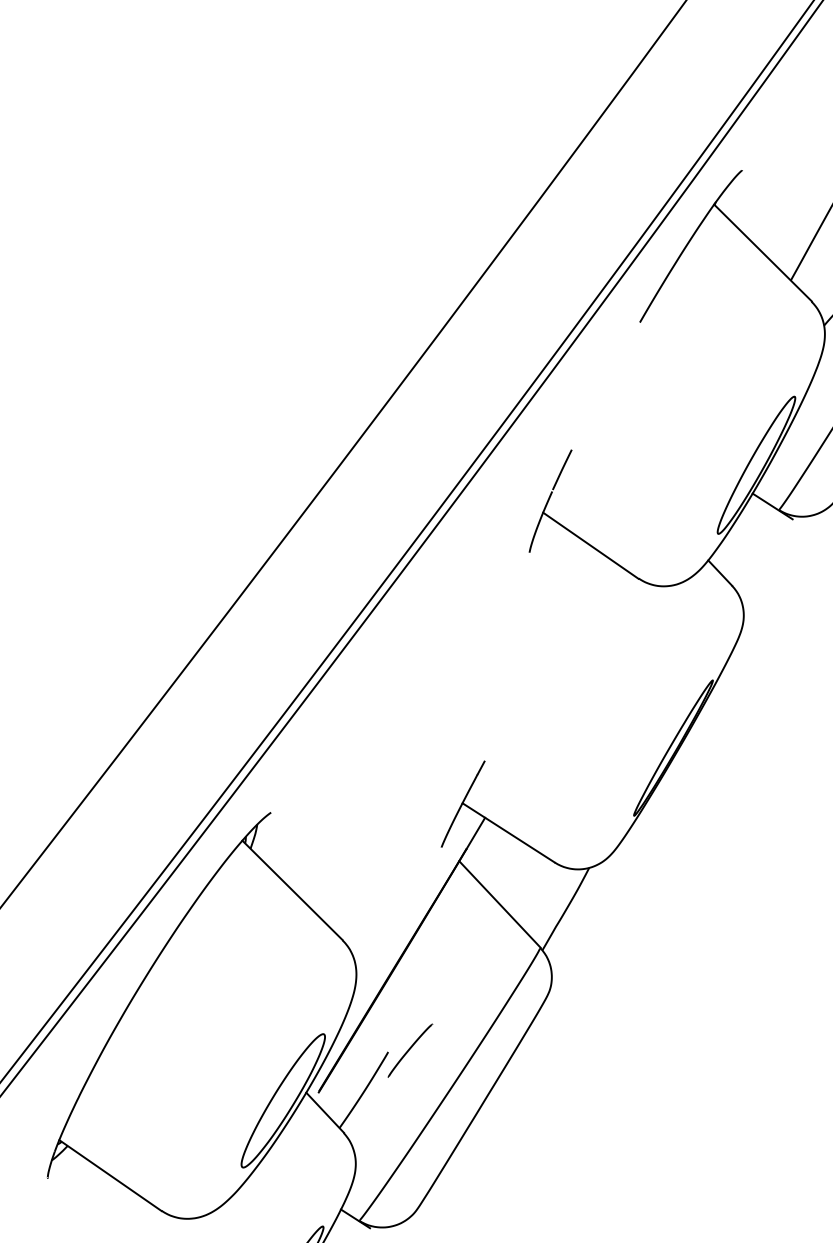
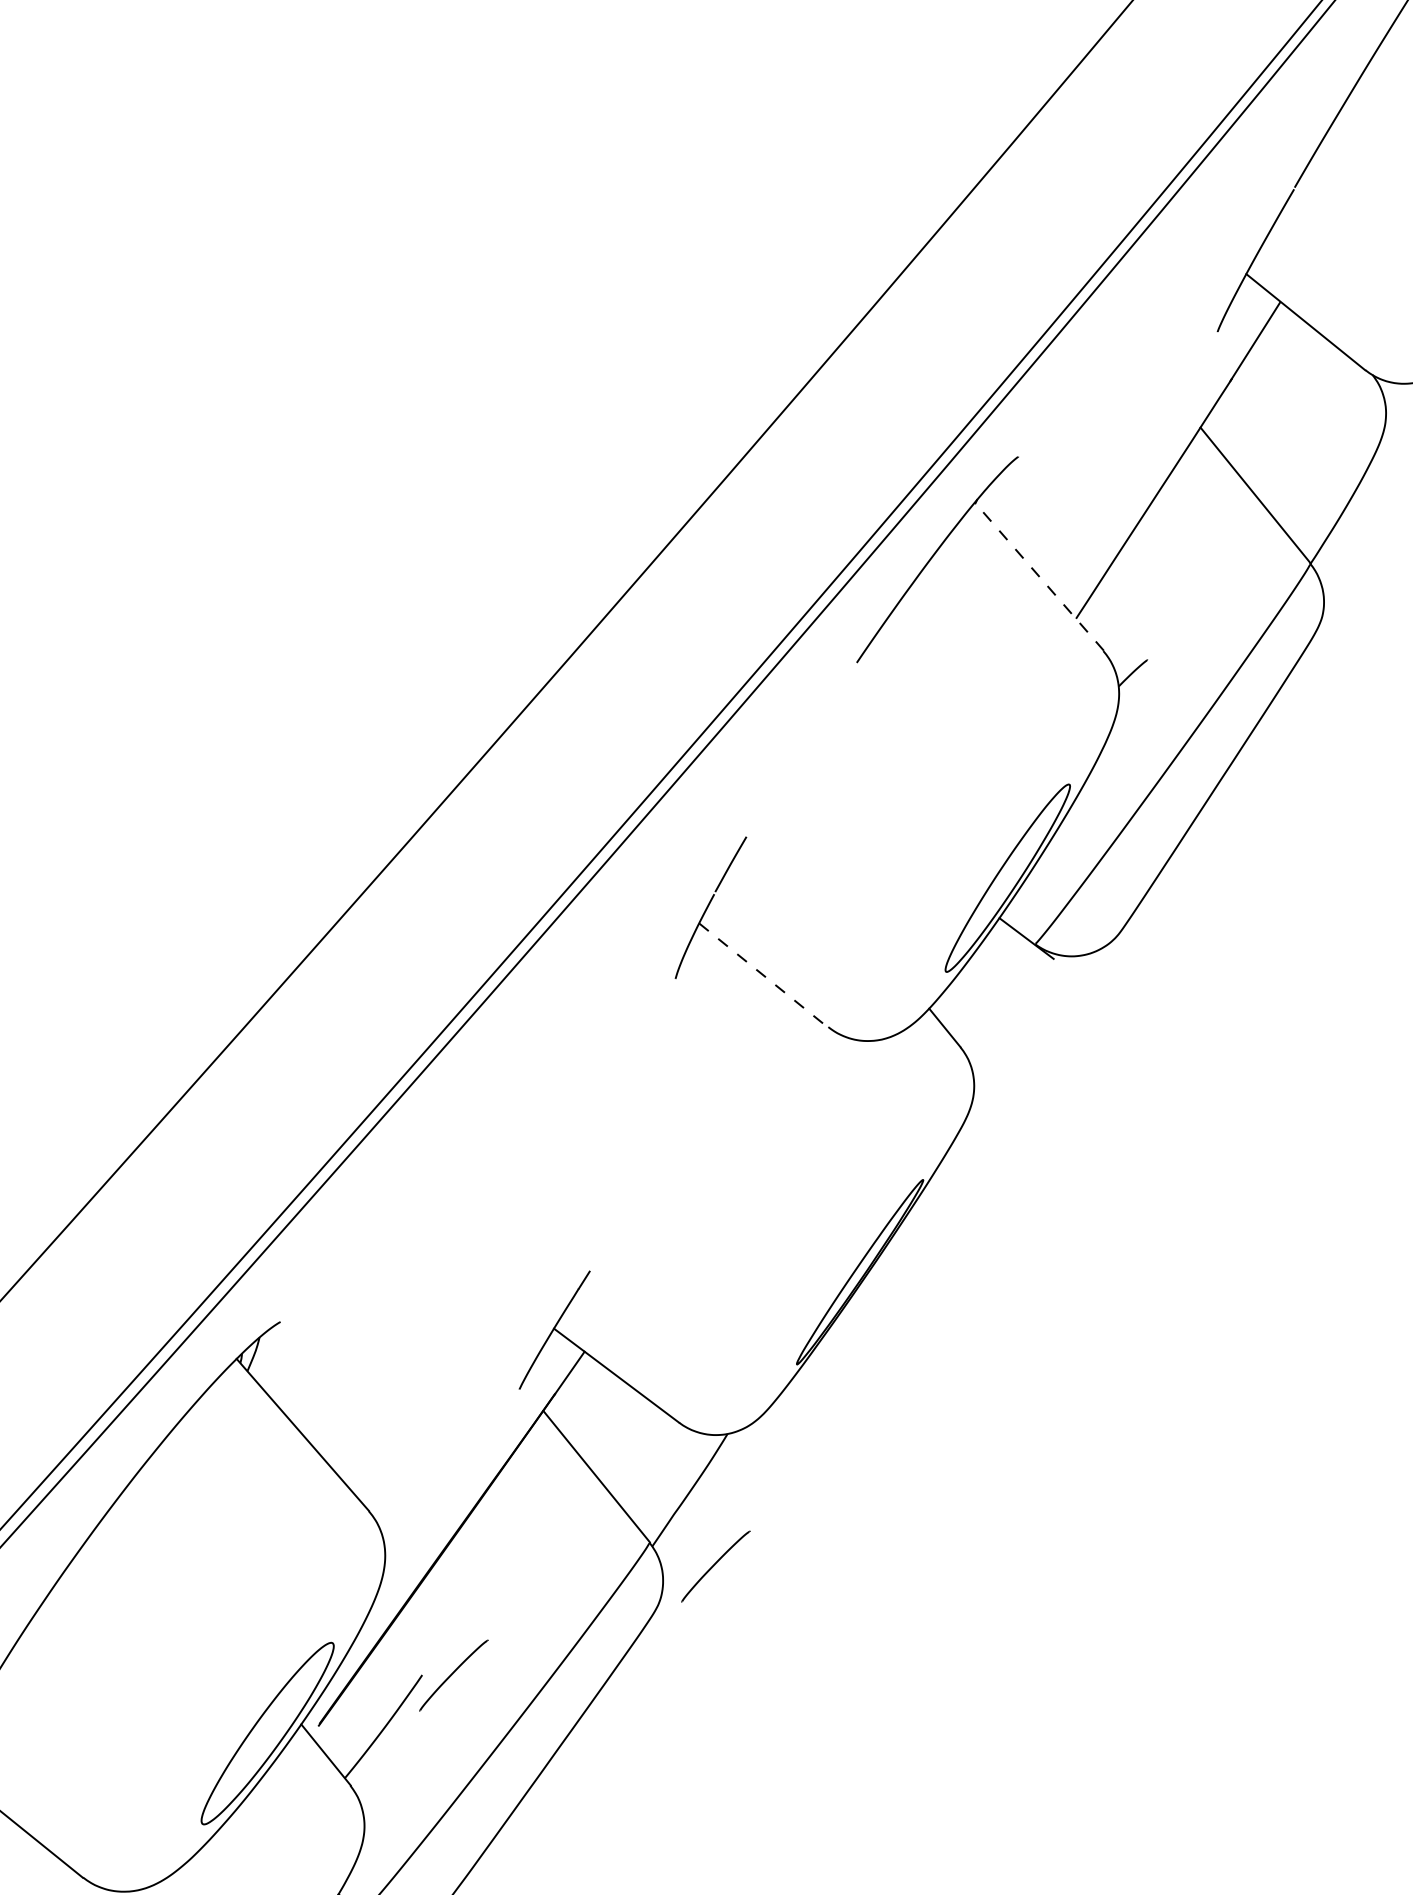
line: (763, 252) -> (1039, 576), solid -> dashed
line: (590, 545) -> (763, 975), solid -> dashed
curve: (586, 961) -> (714, 1566), added

